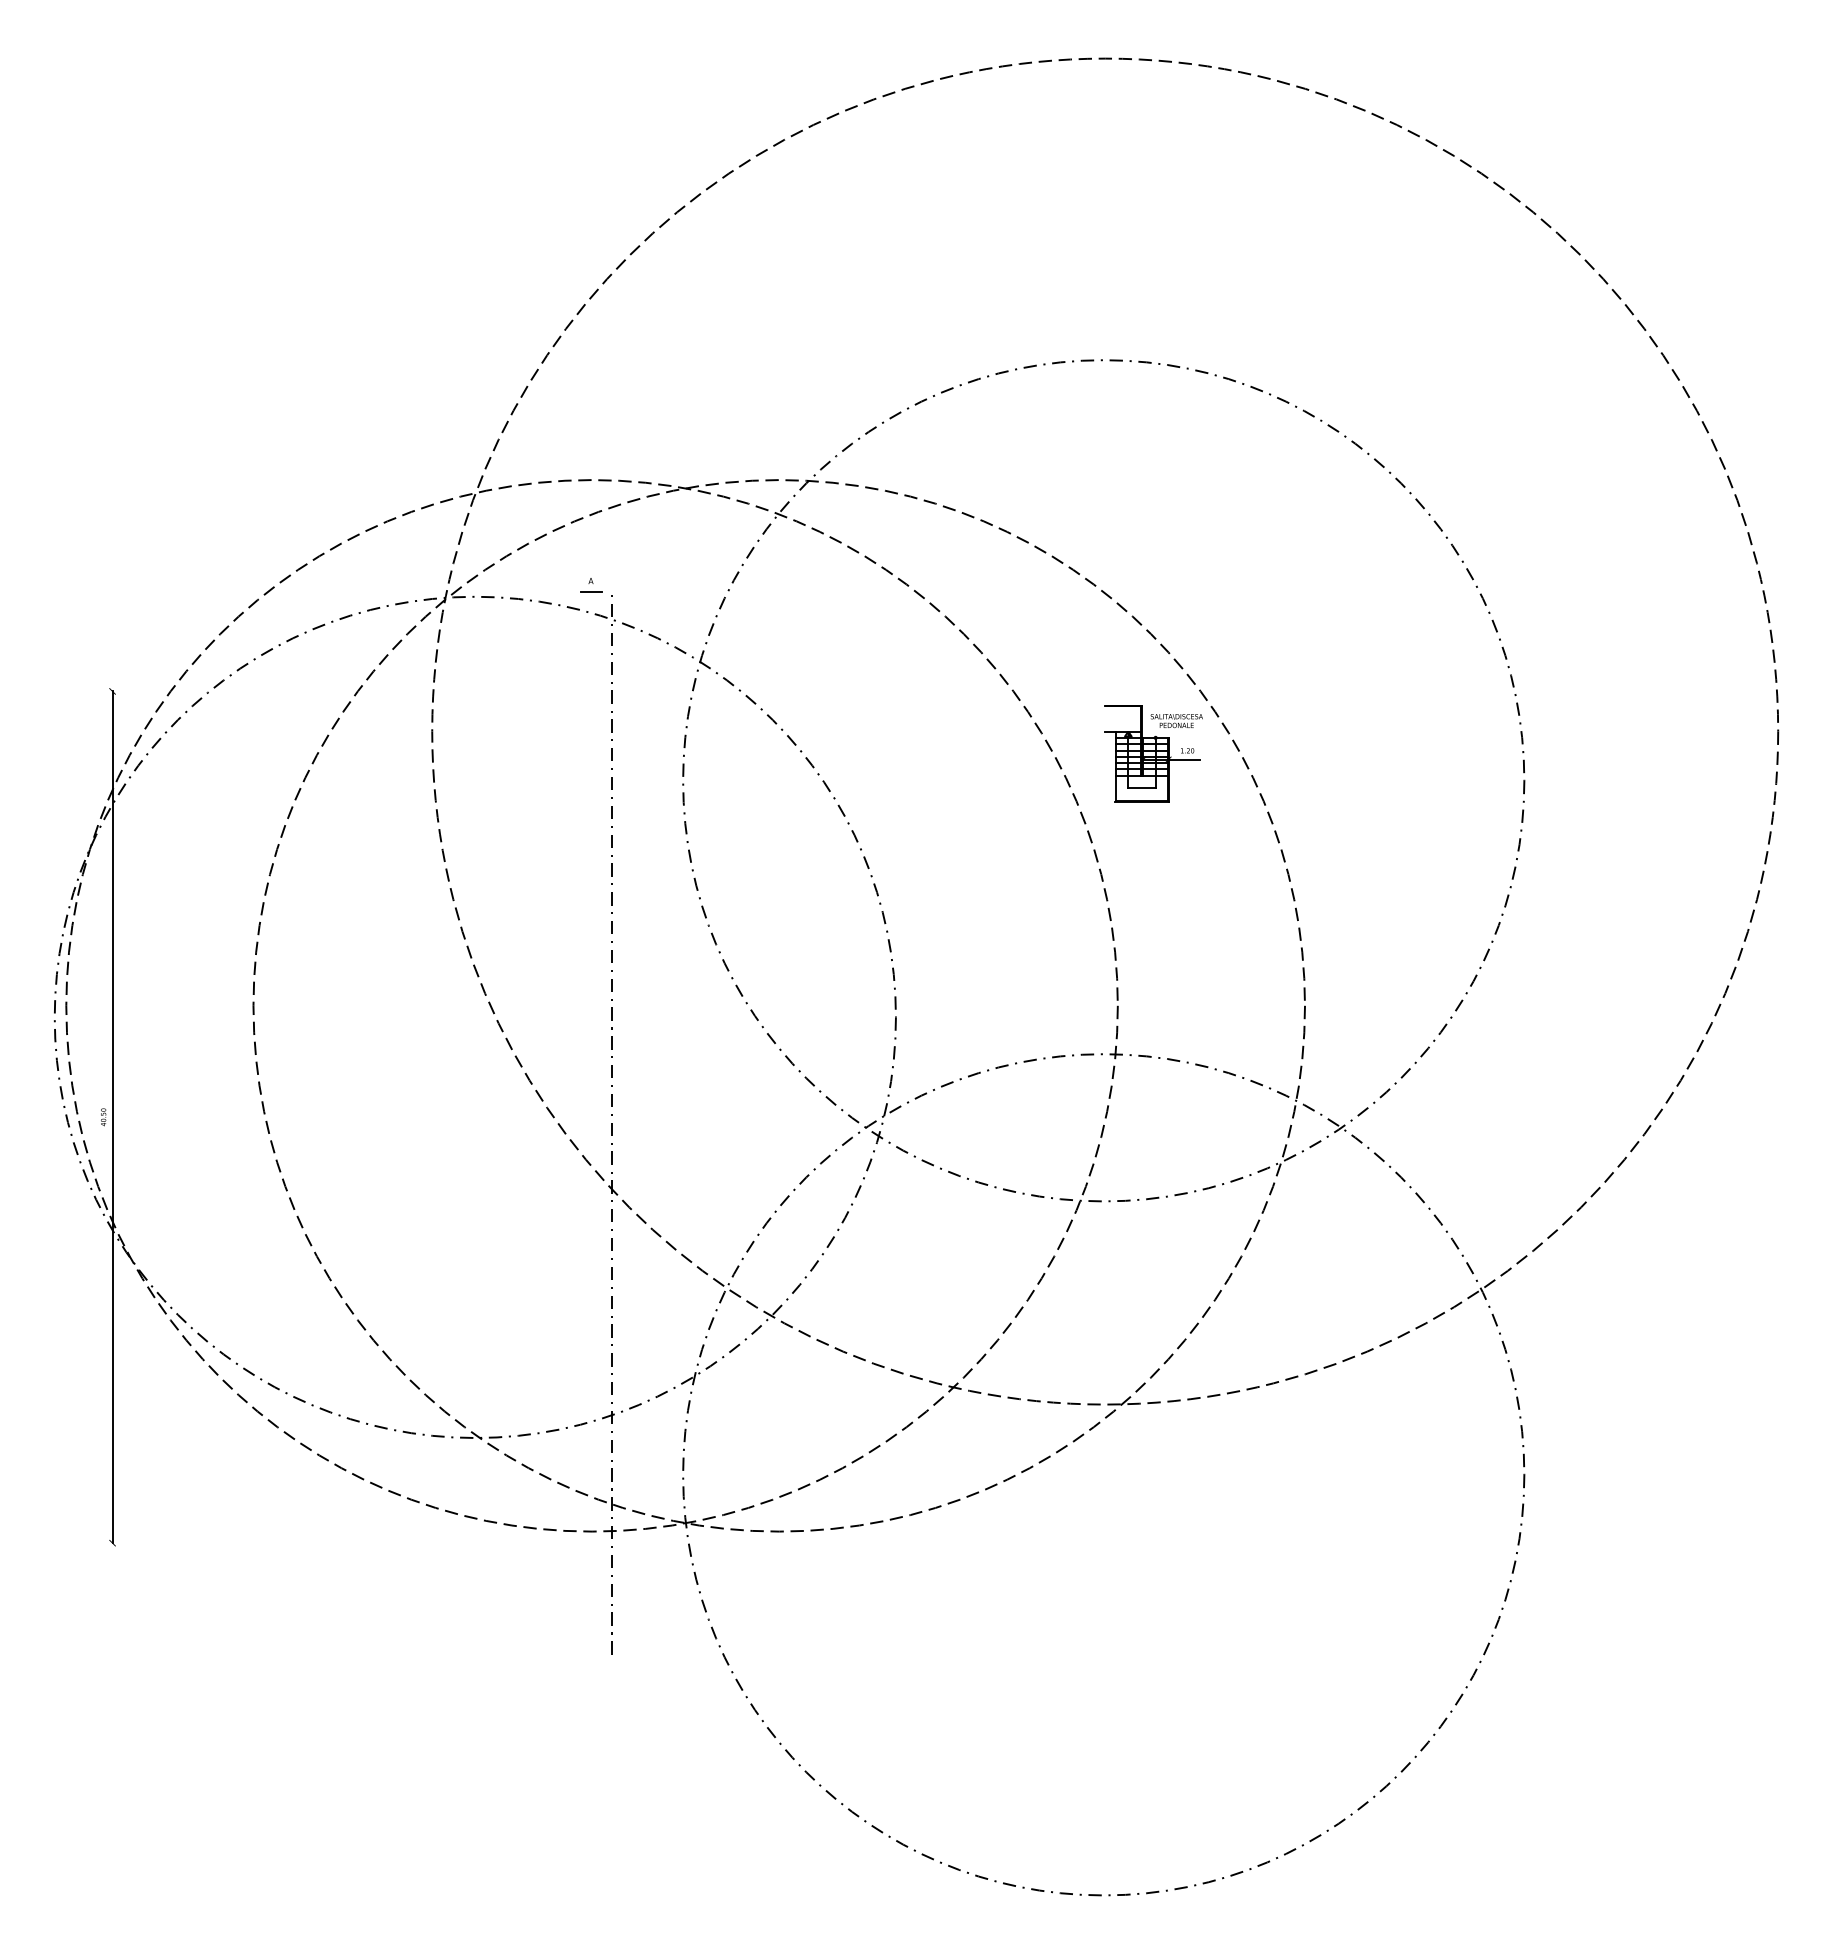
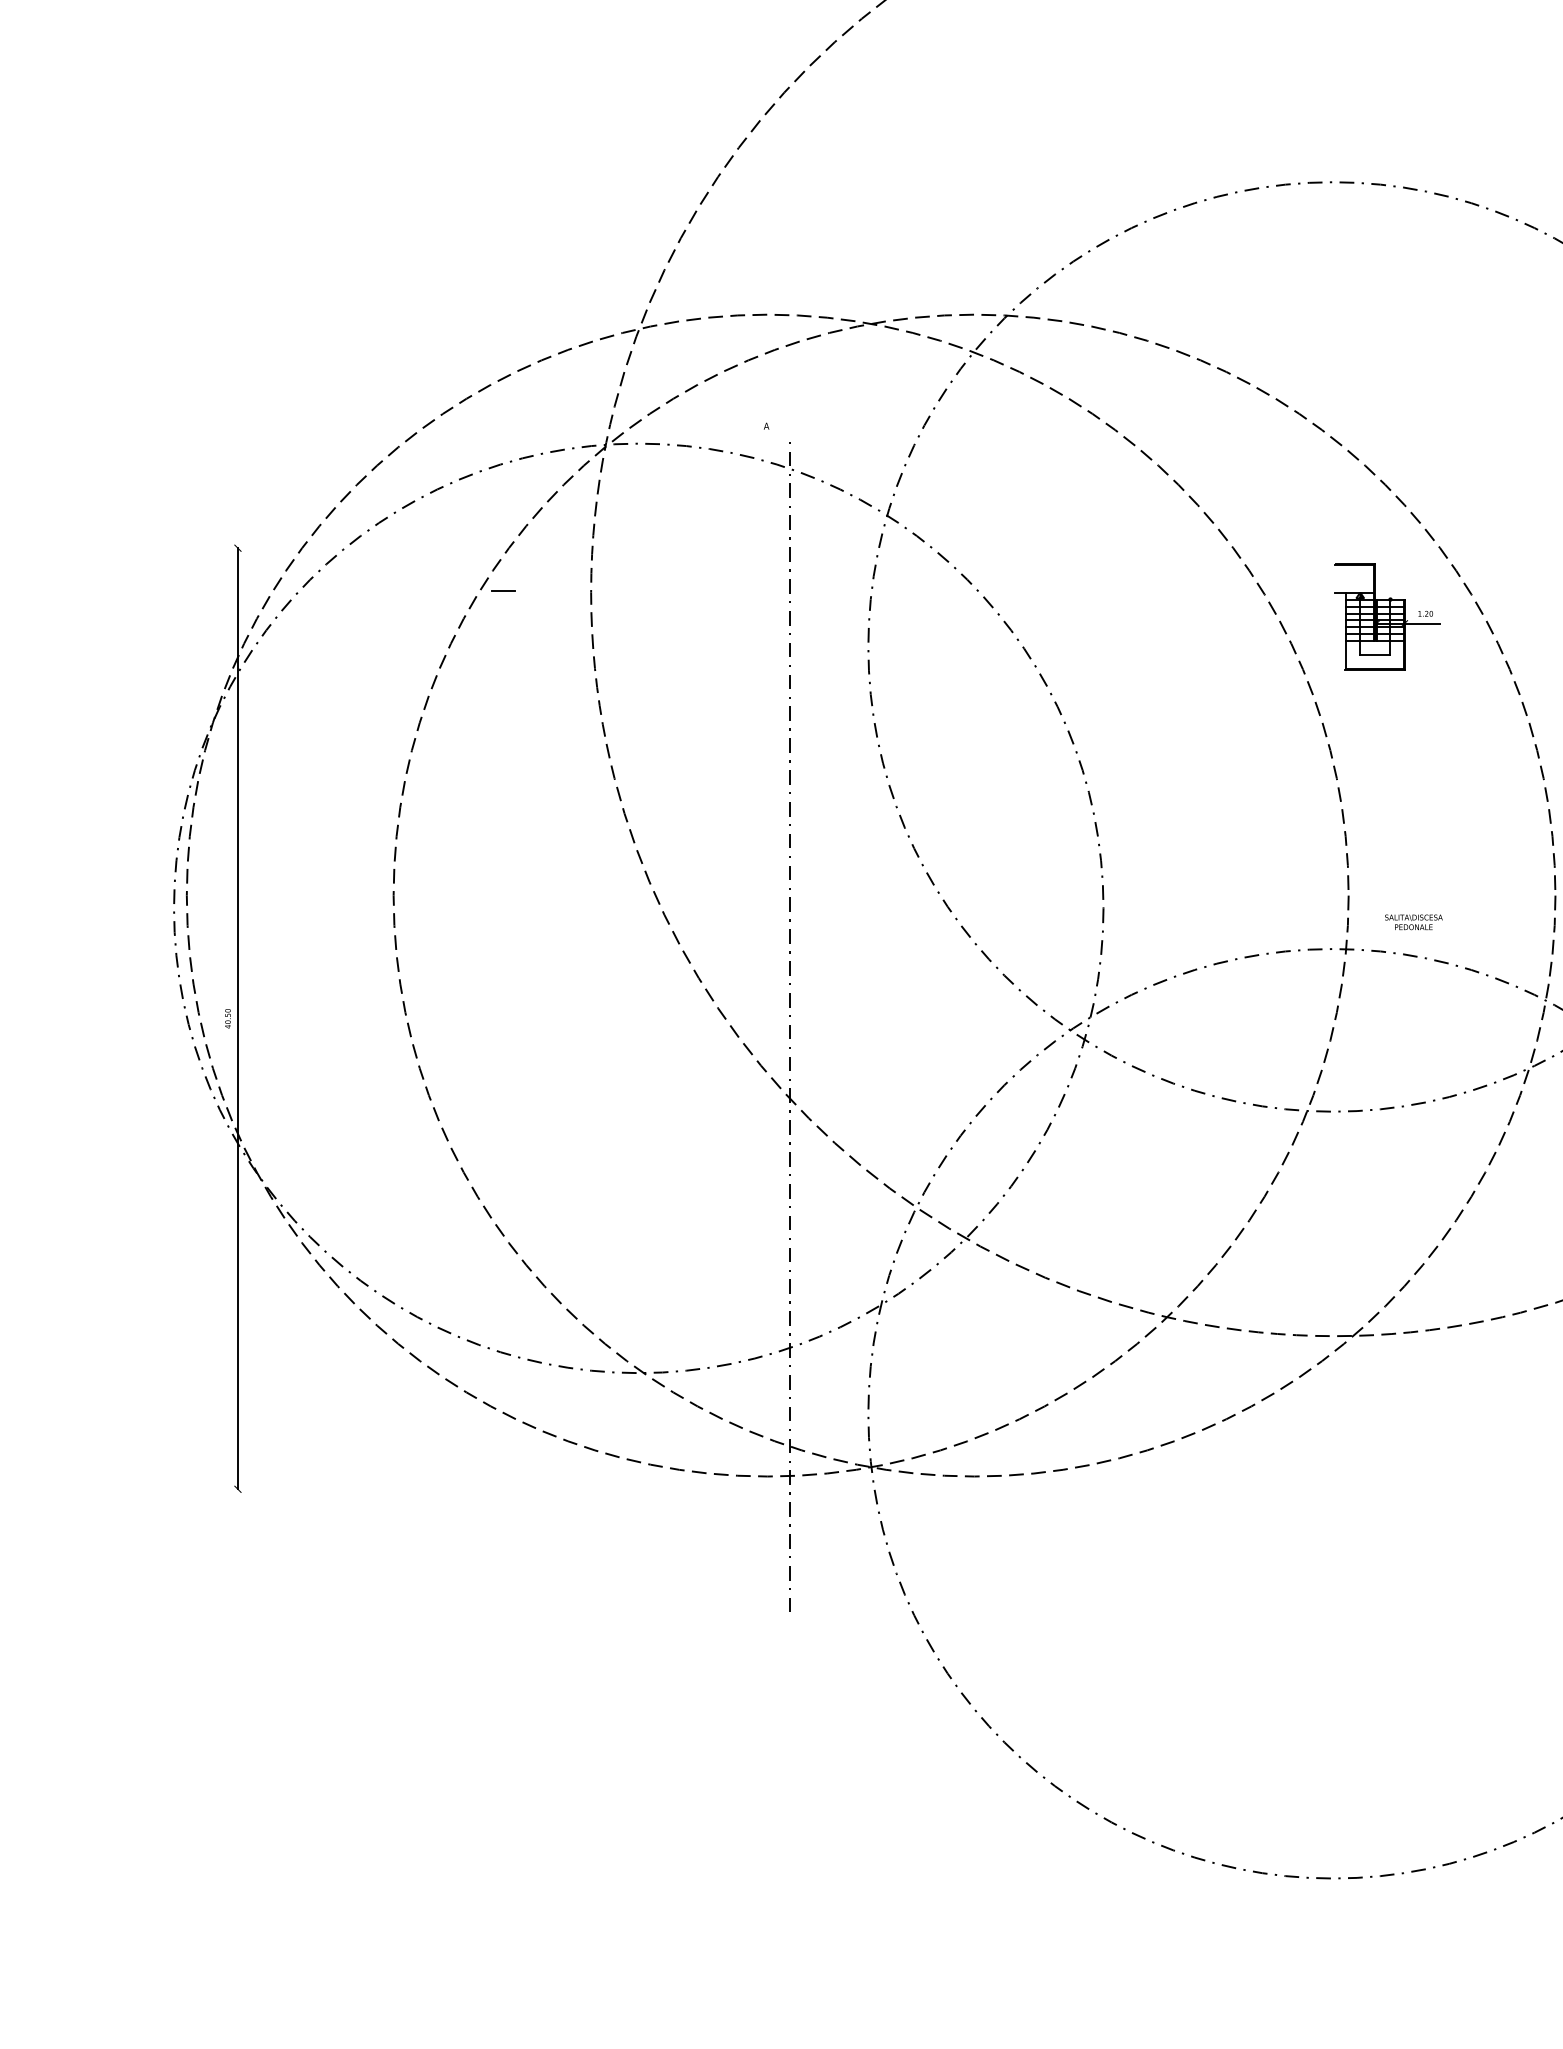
line: (591, 591) -> (504, 591), moved
text: (1176, 721) -> (1413, 922), moved

